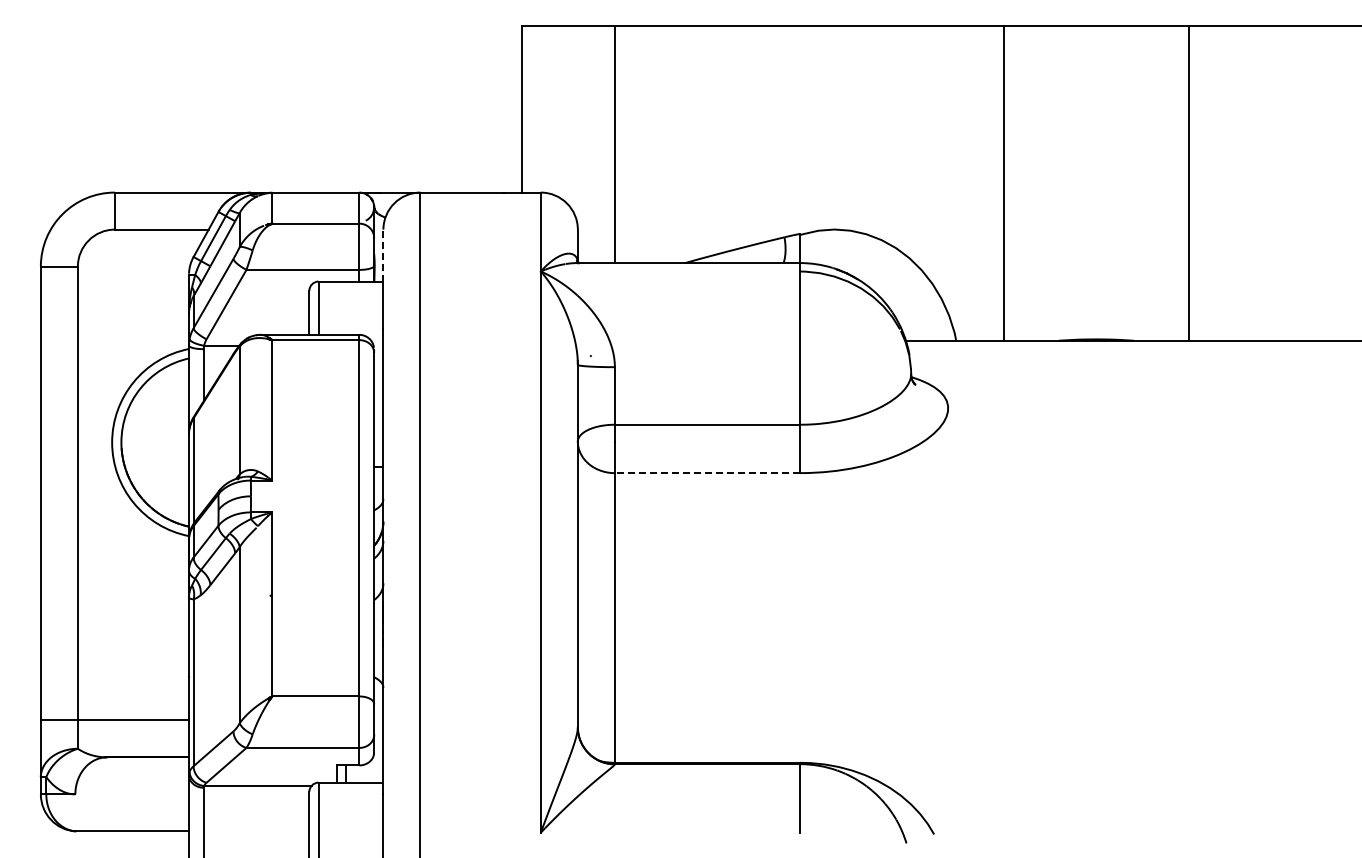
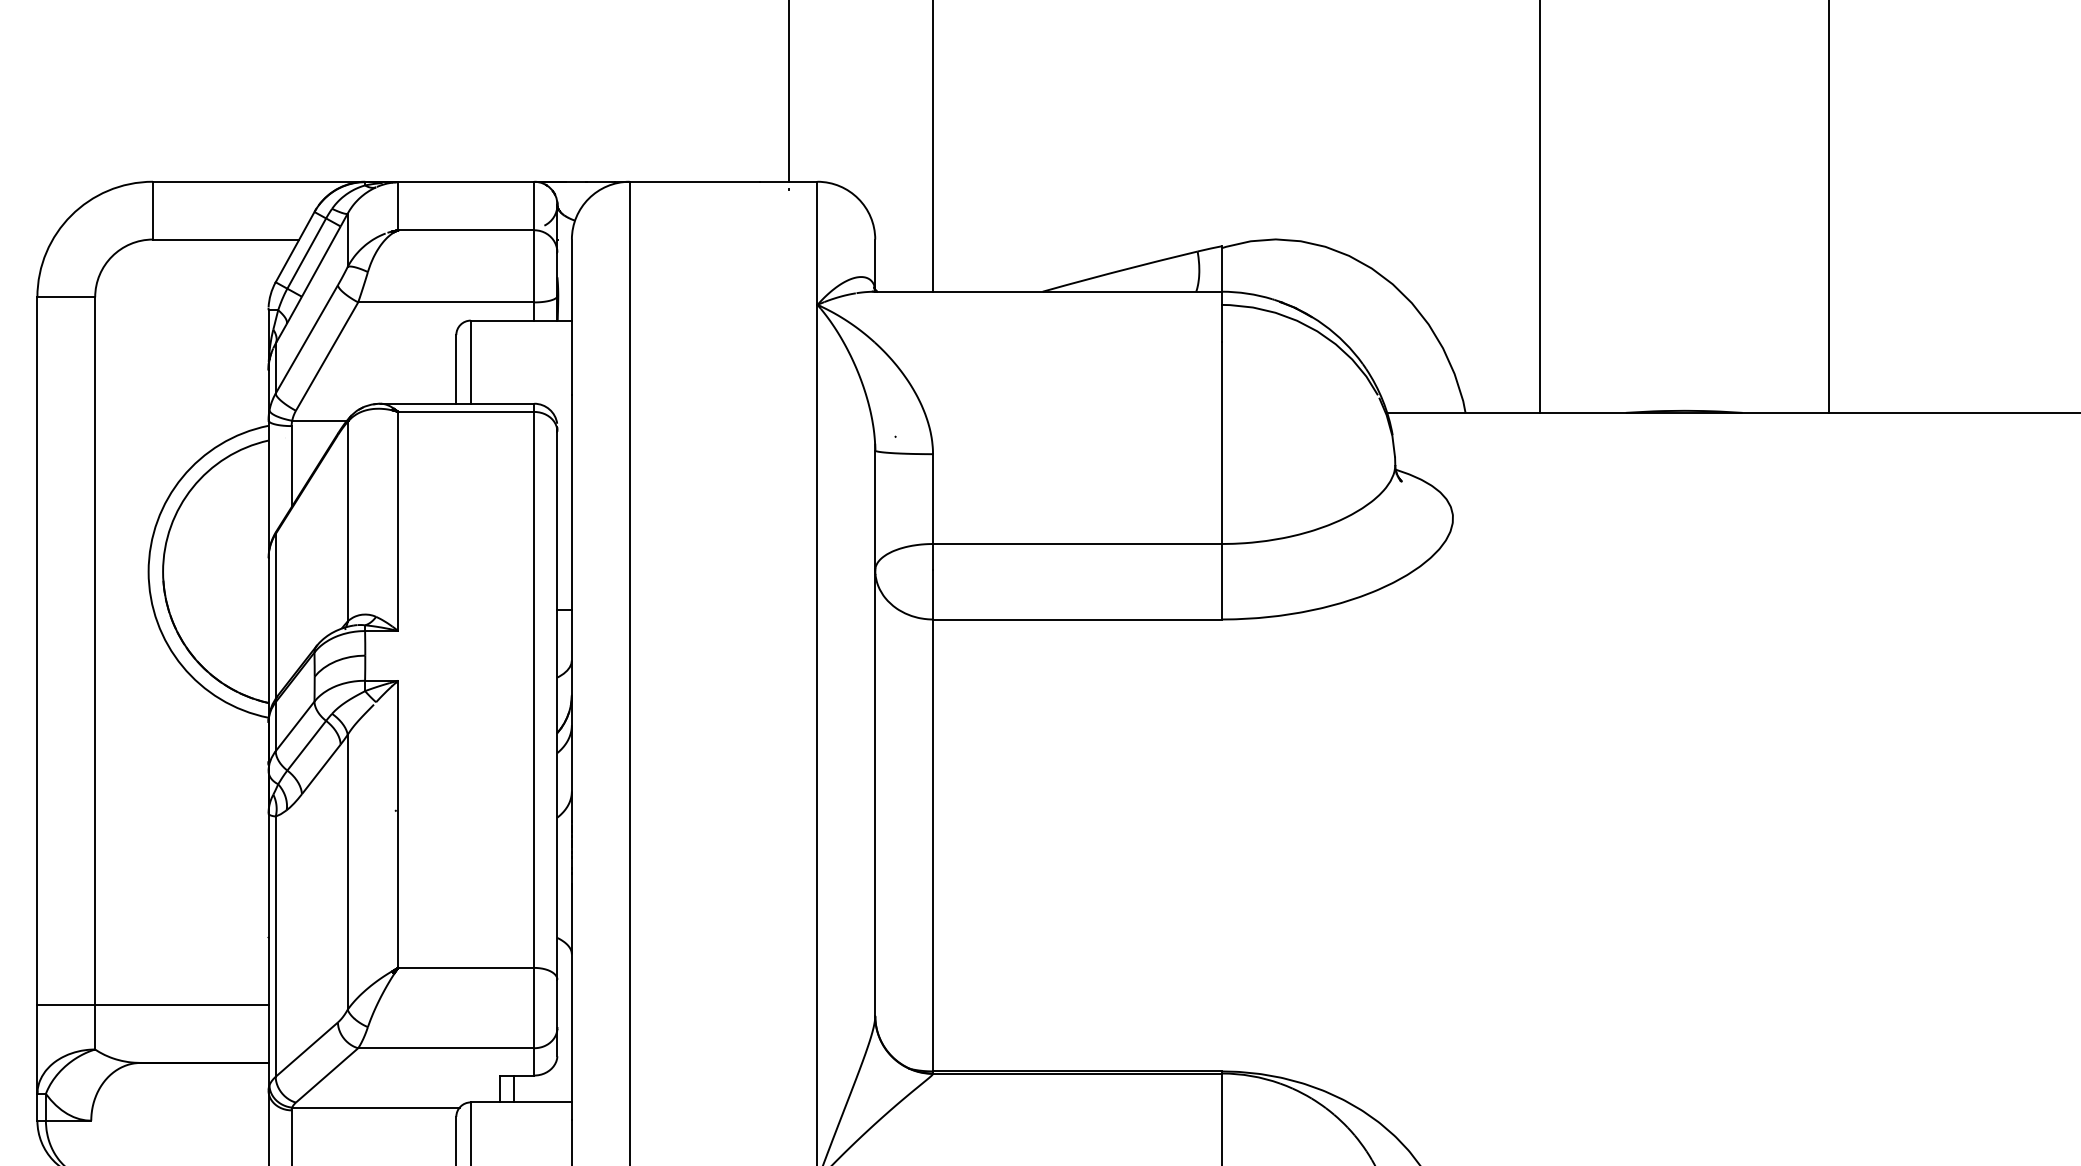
line: (383, 255) -> (572, 279), dashed -> solid
line: (707, 473) -> (1077, 620), dashed -> solid

